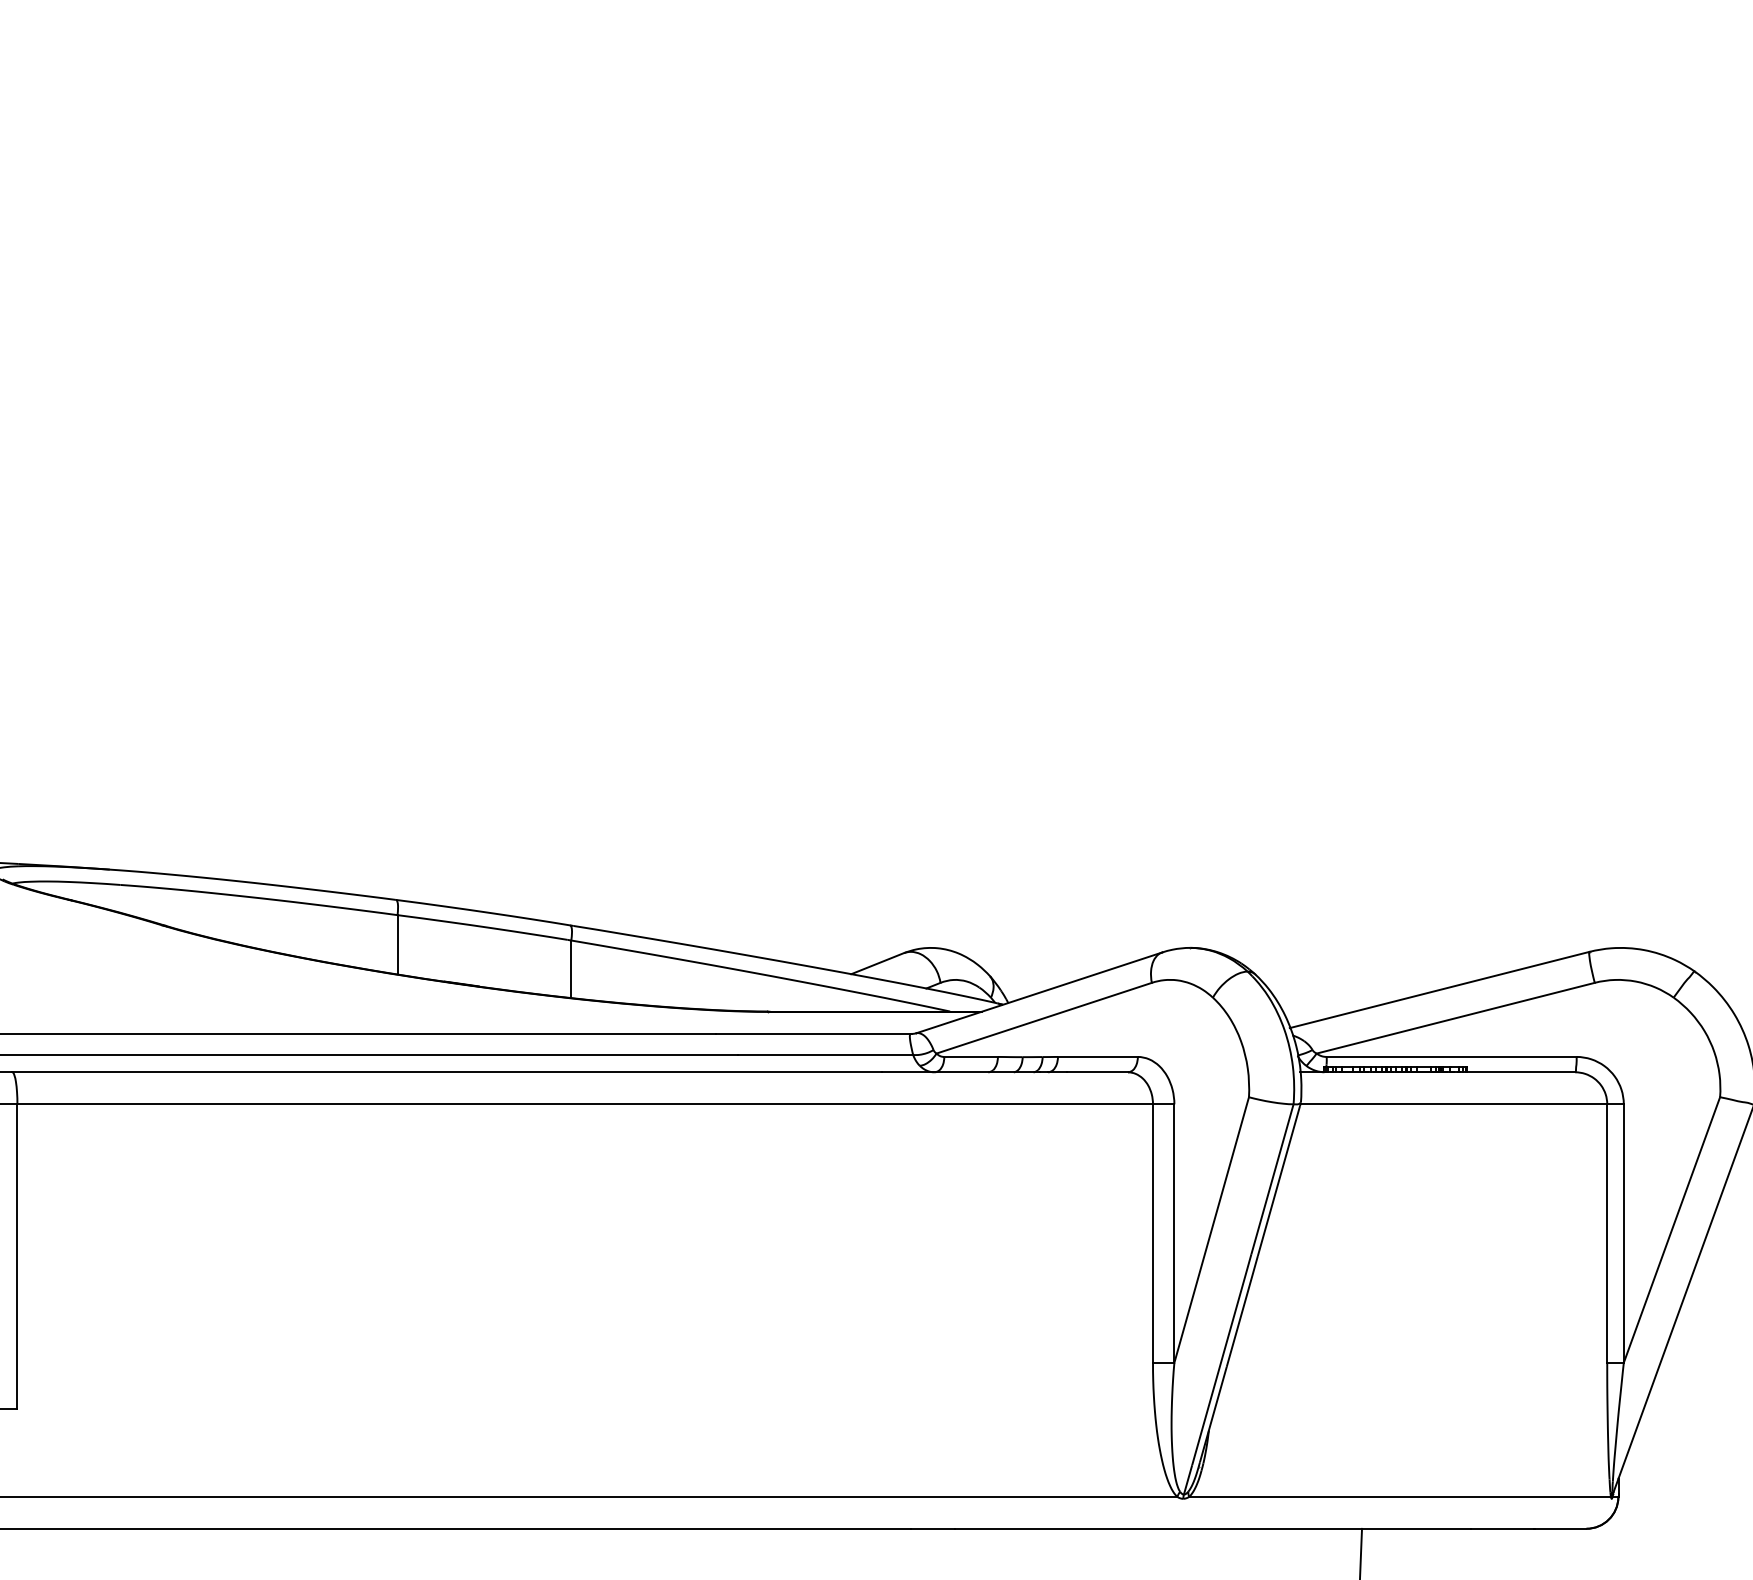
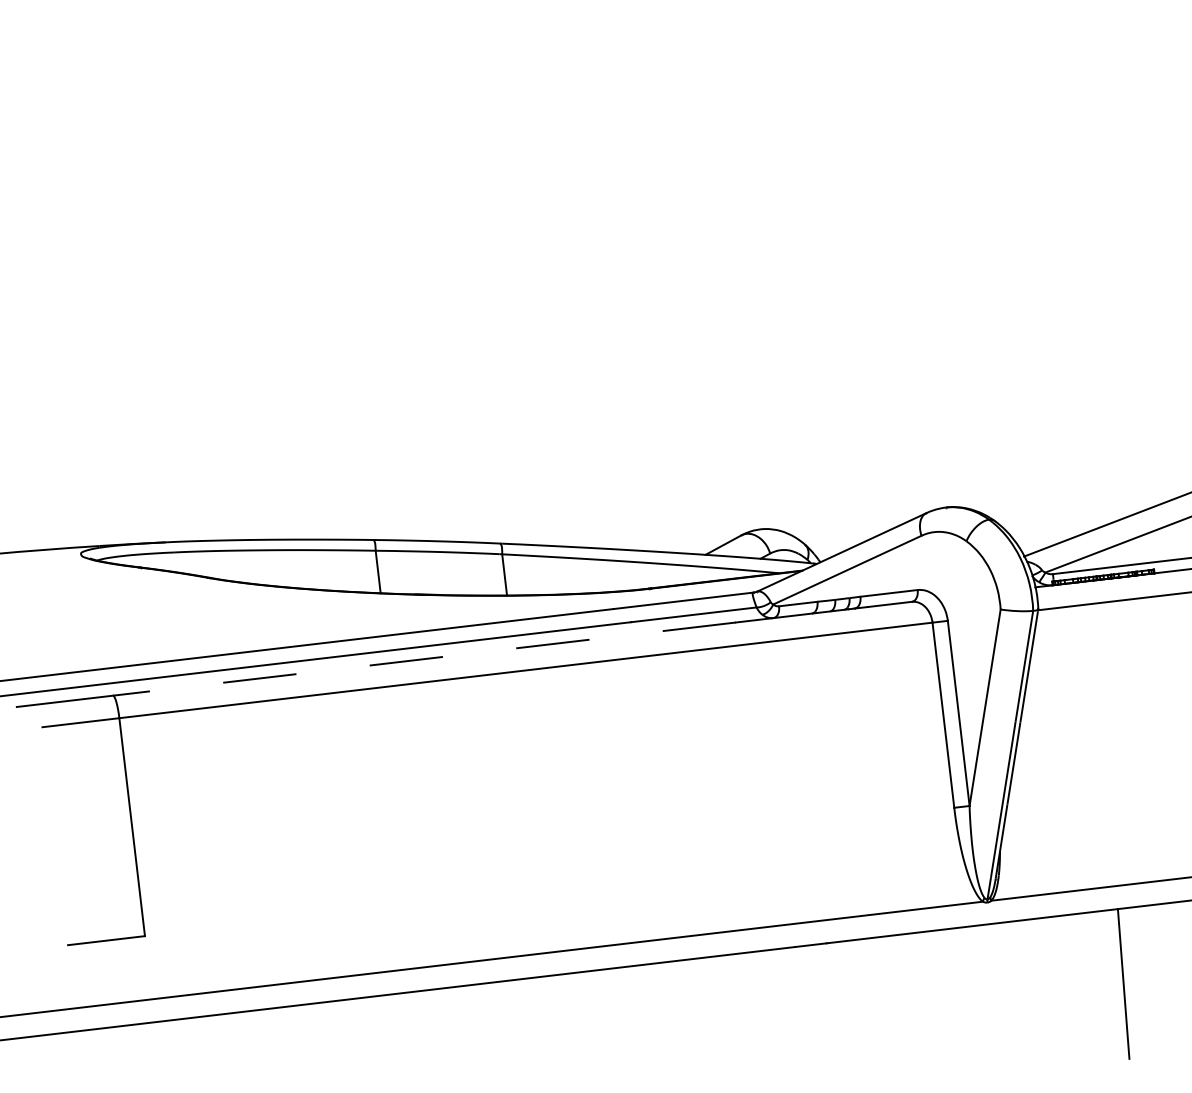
line: (446, 1072) -> (423, 659), solid -> dashed

